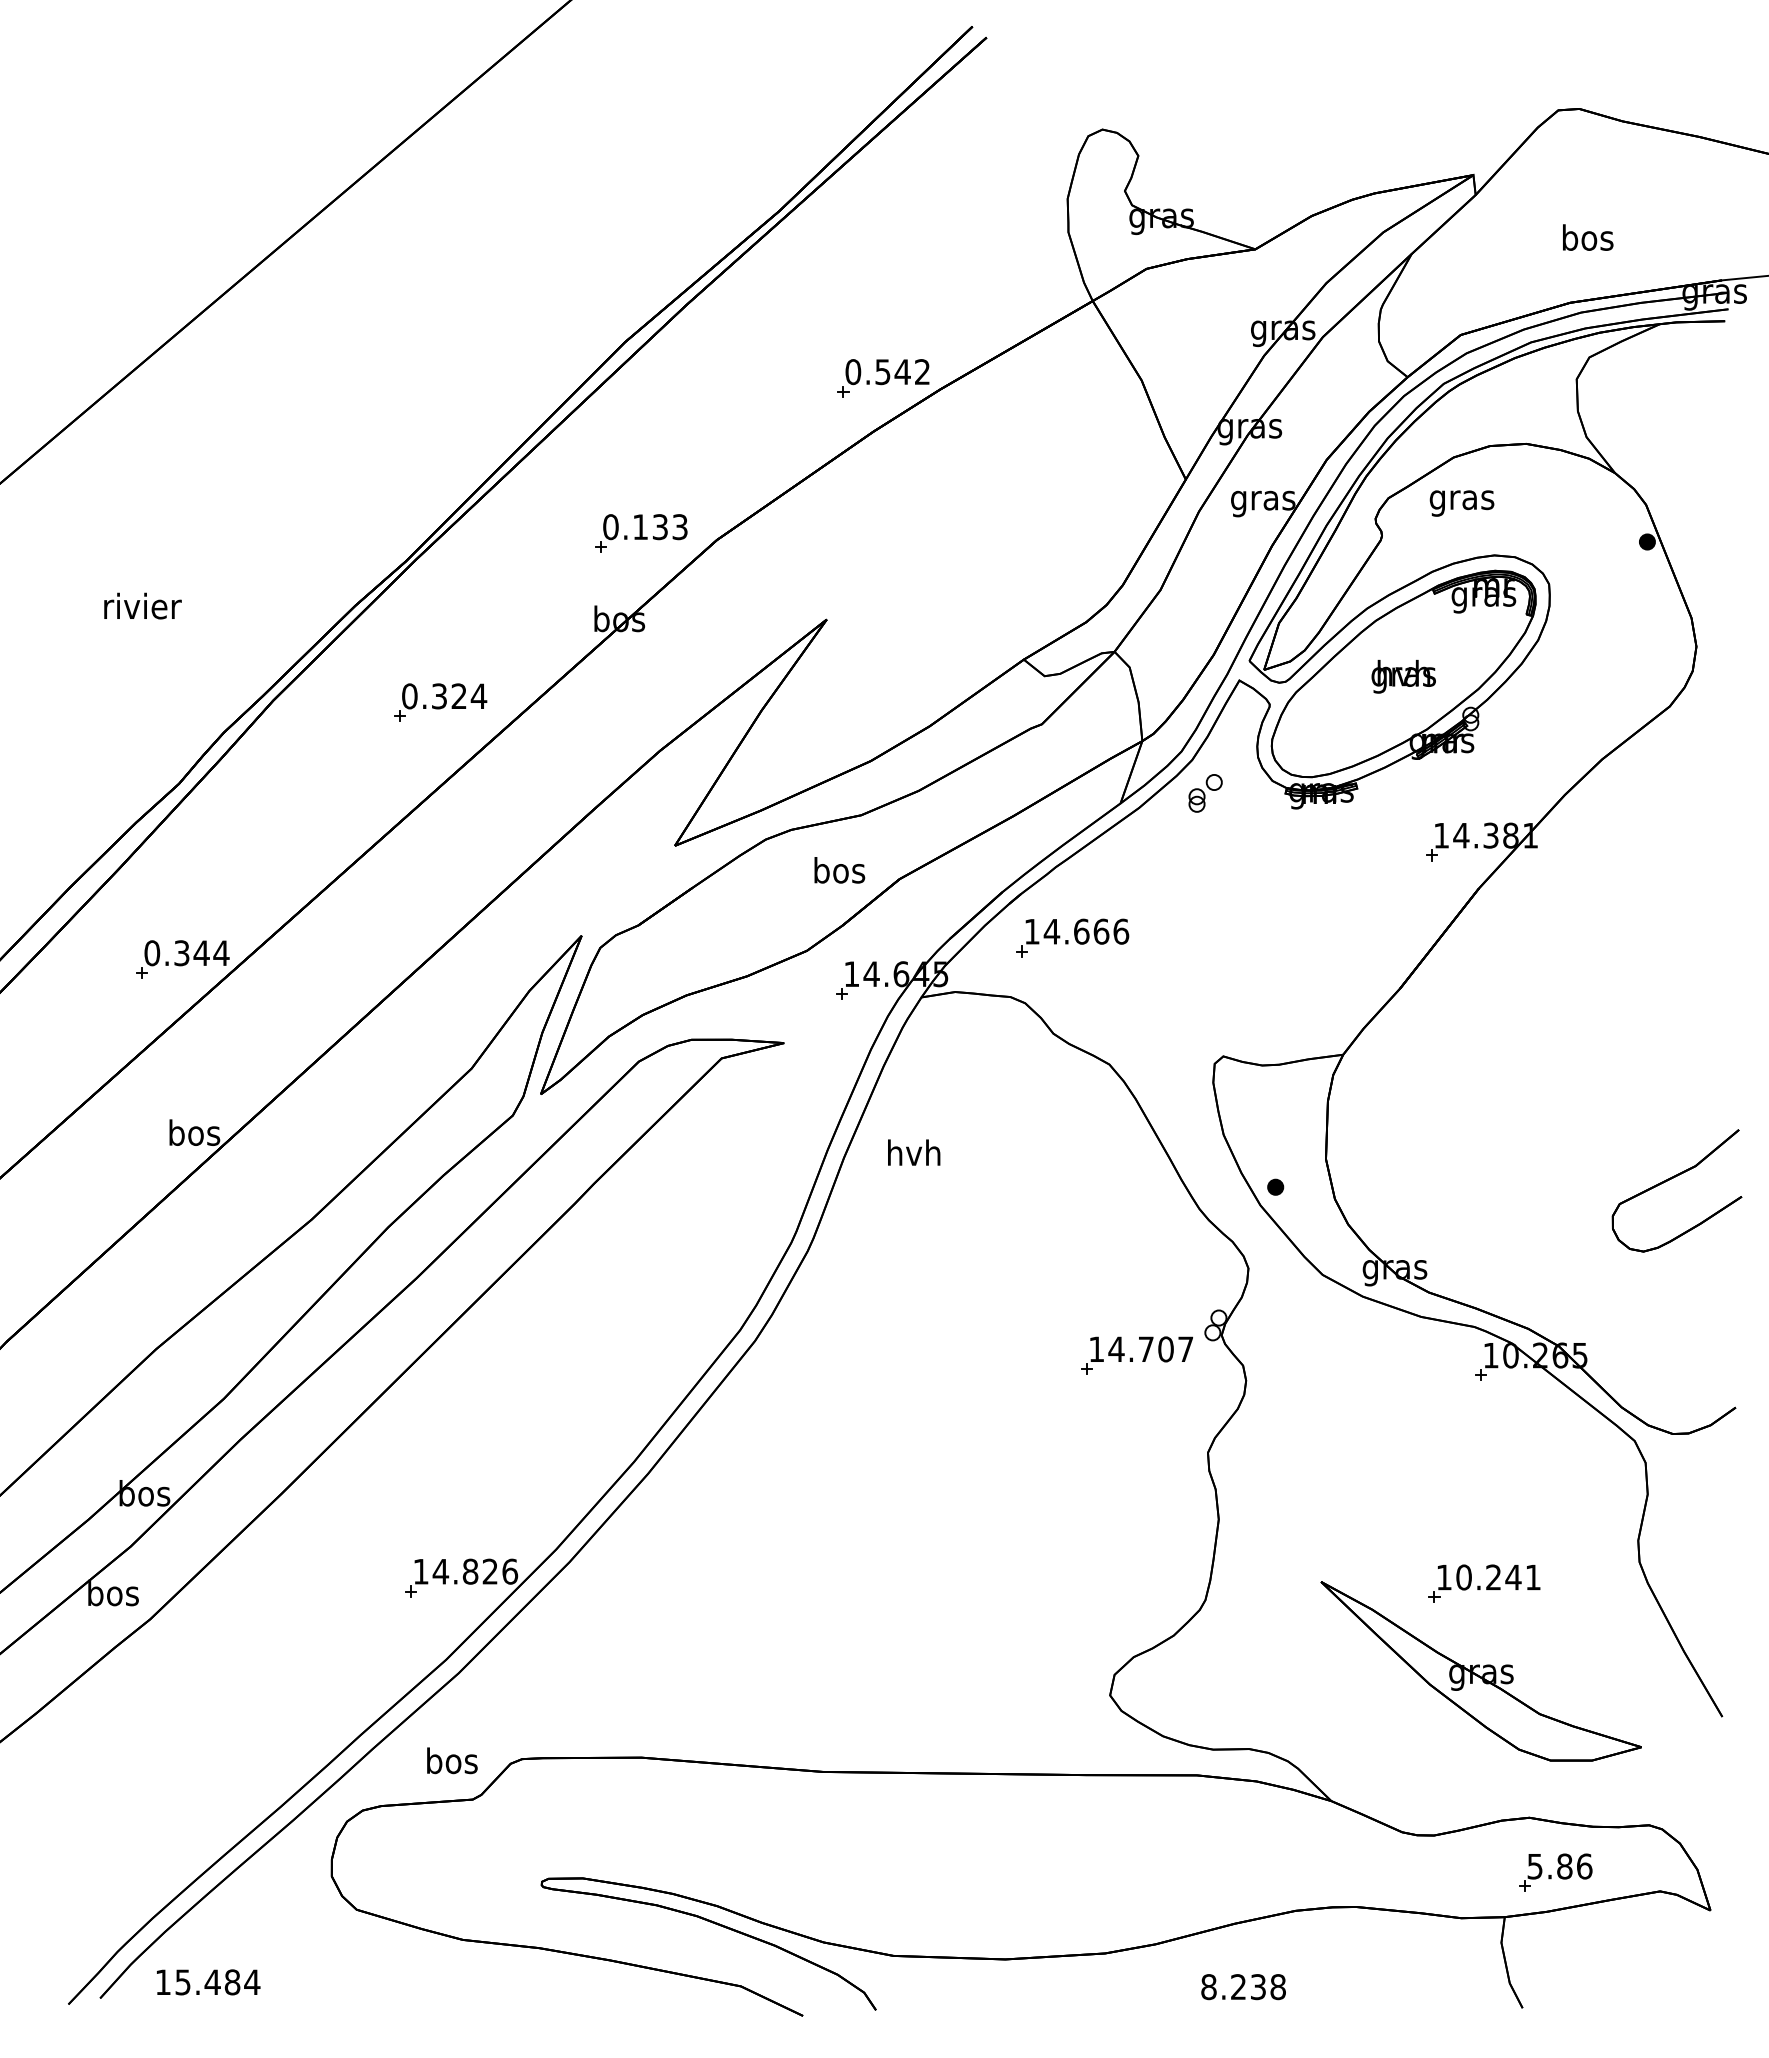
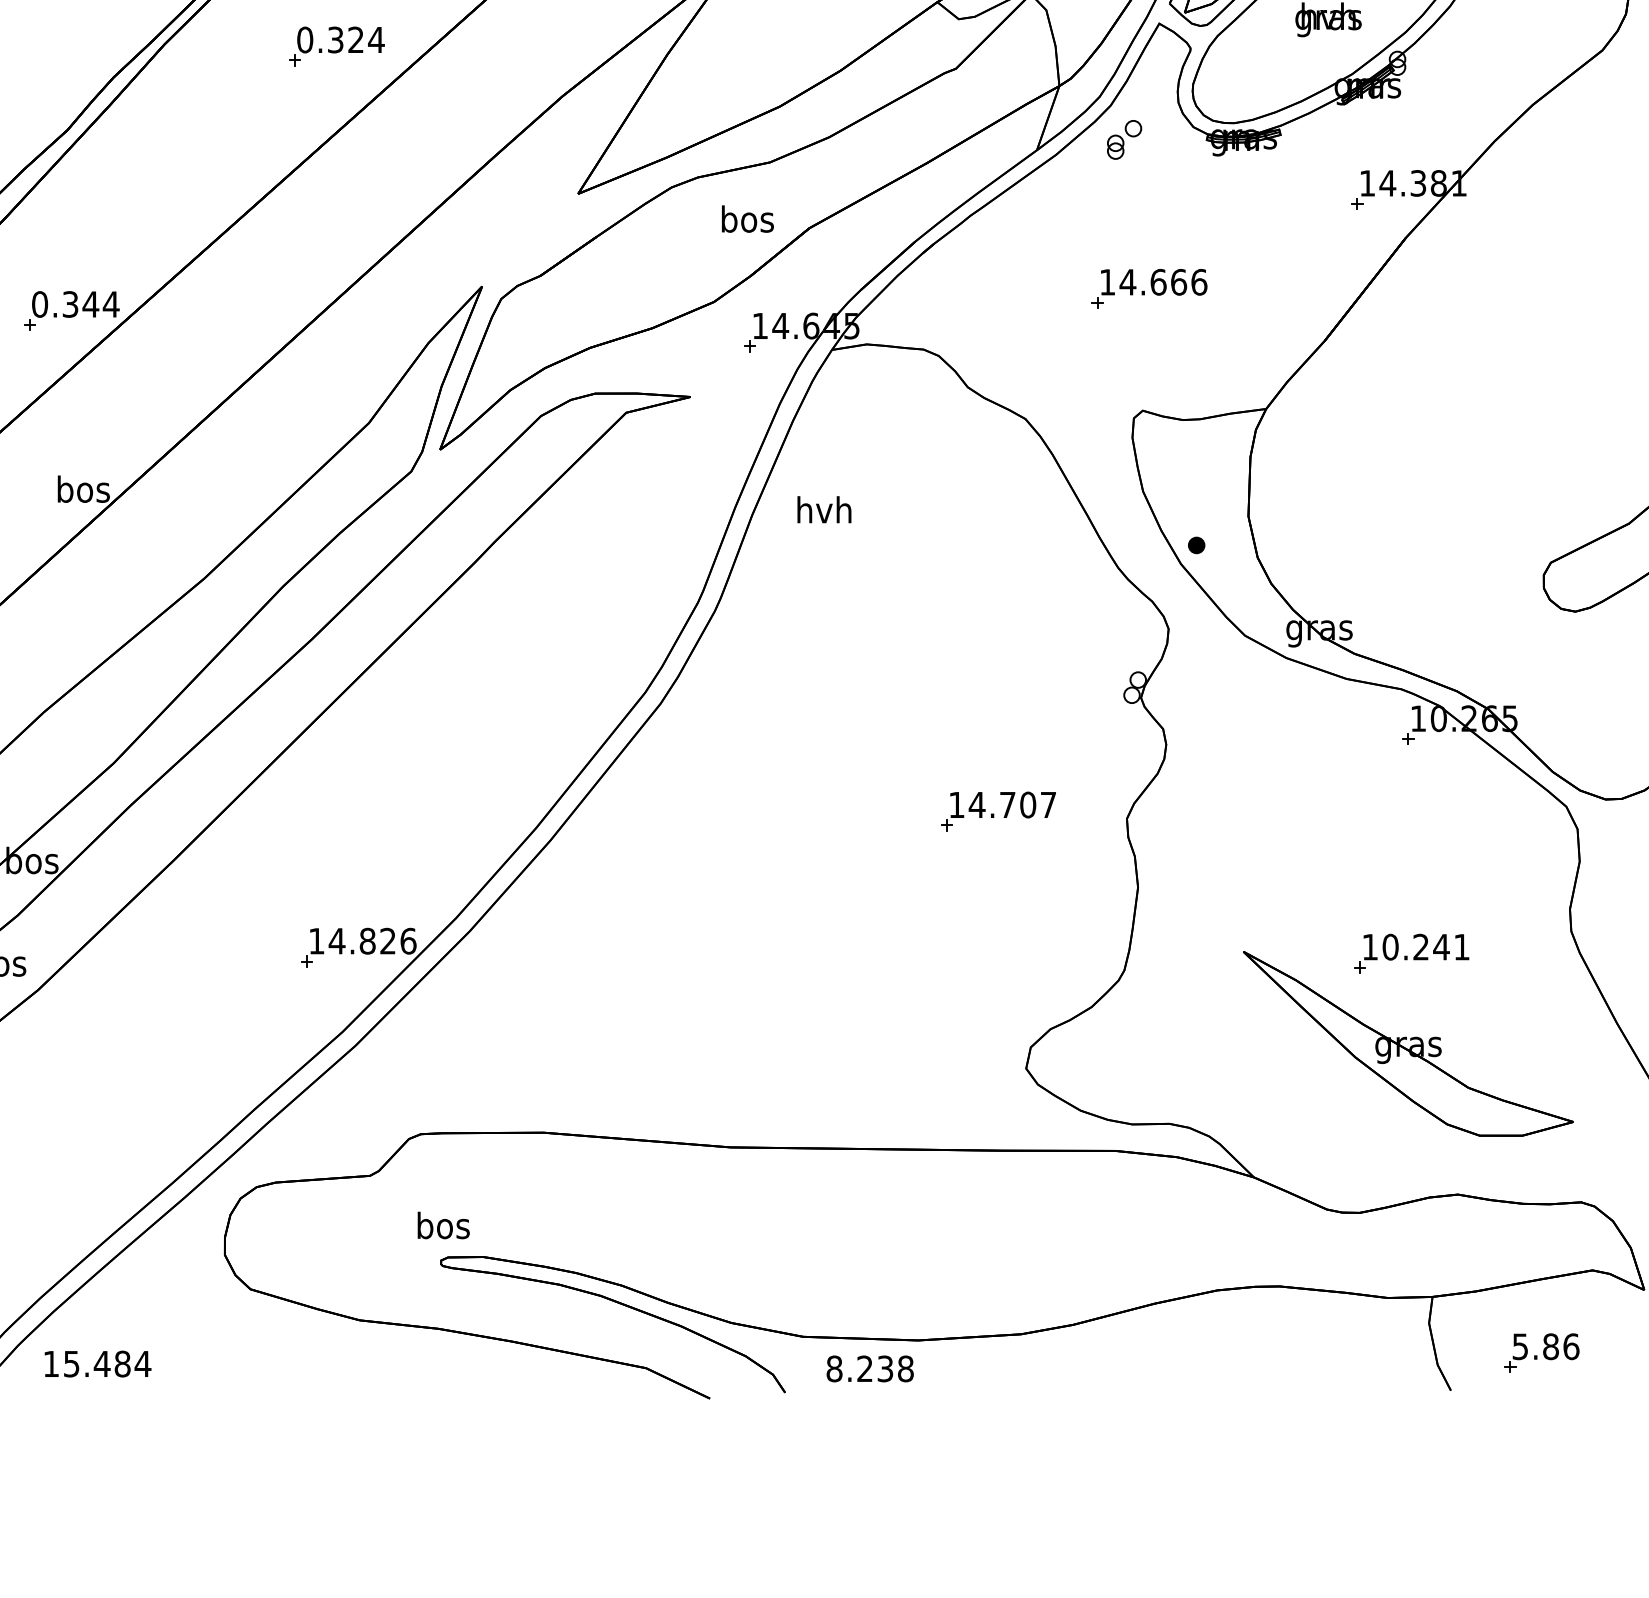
part: (1072, 937) -> (1149, 288), moved
part: (1136, 1355) -> (997, 811), moved
text: (452, 1760) -> (443, 1225), moved
part: (1555, 1872) -> (1541, 1352), moved
text: (1243, 1987) -> (870, 1369), moved

